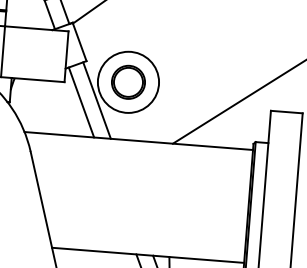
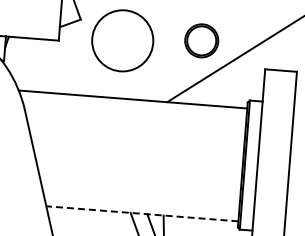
part: (128, 81) -> (201, 40), moved
line: (96, 100) -> (90, 59), removed
line: (81, 102) -> (75, 61), removed
line: (147, 255) -> (141, 214), solid -> dashed

